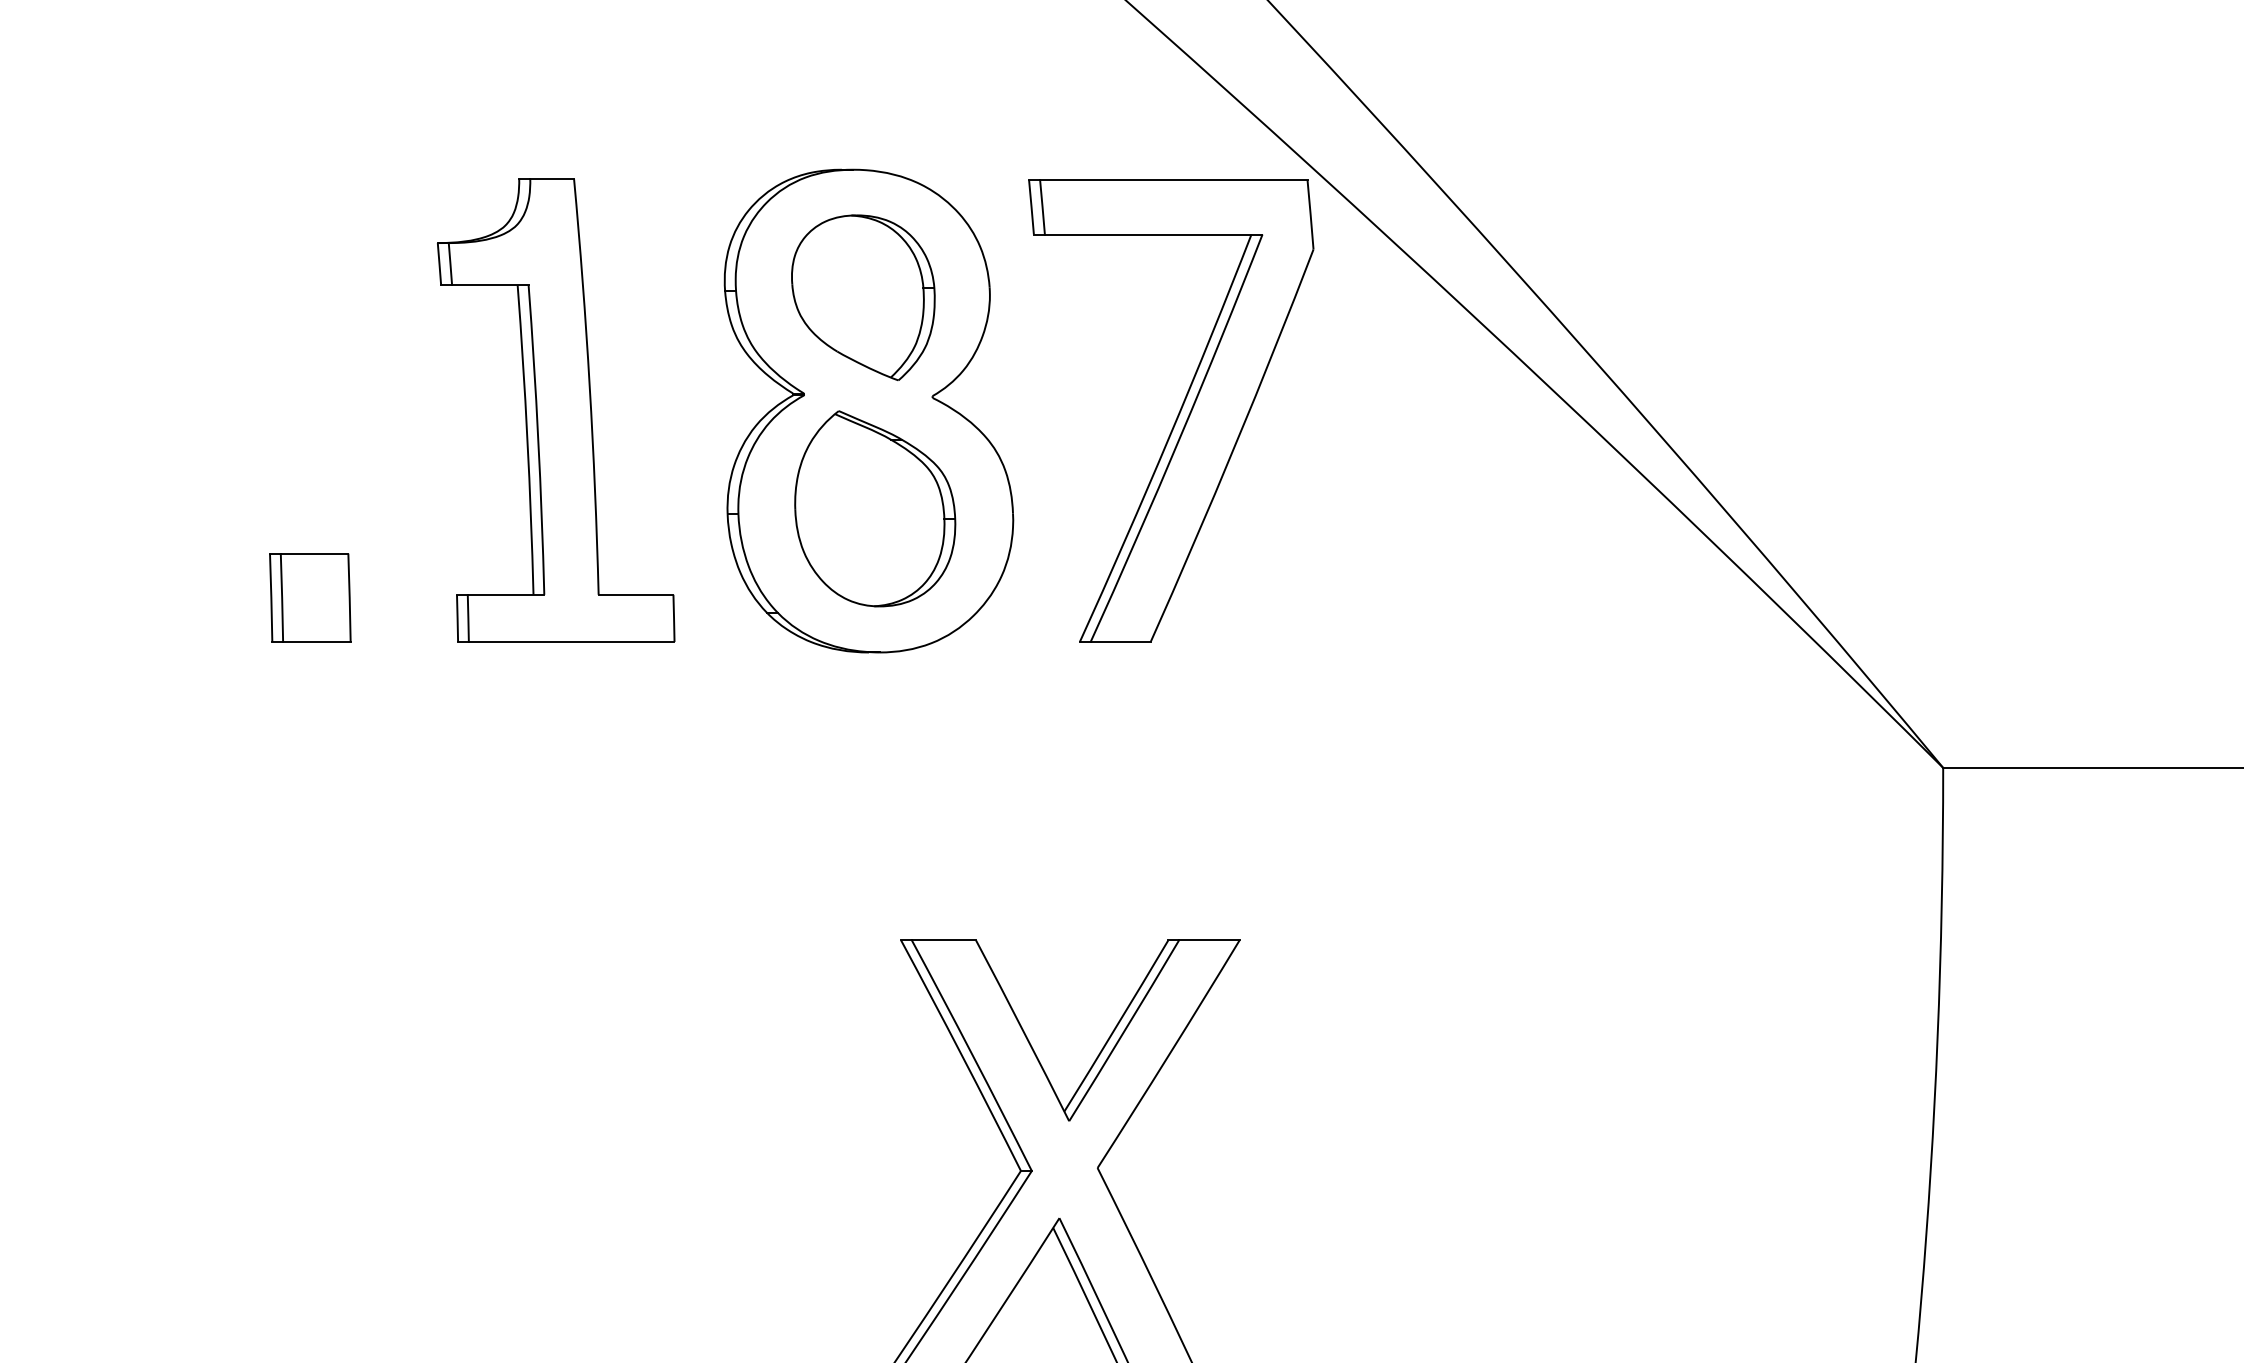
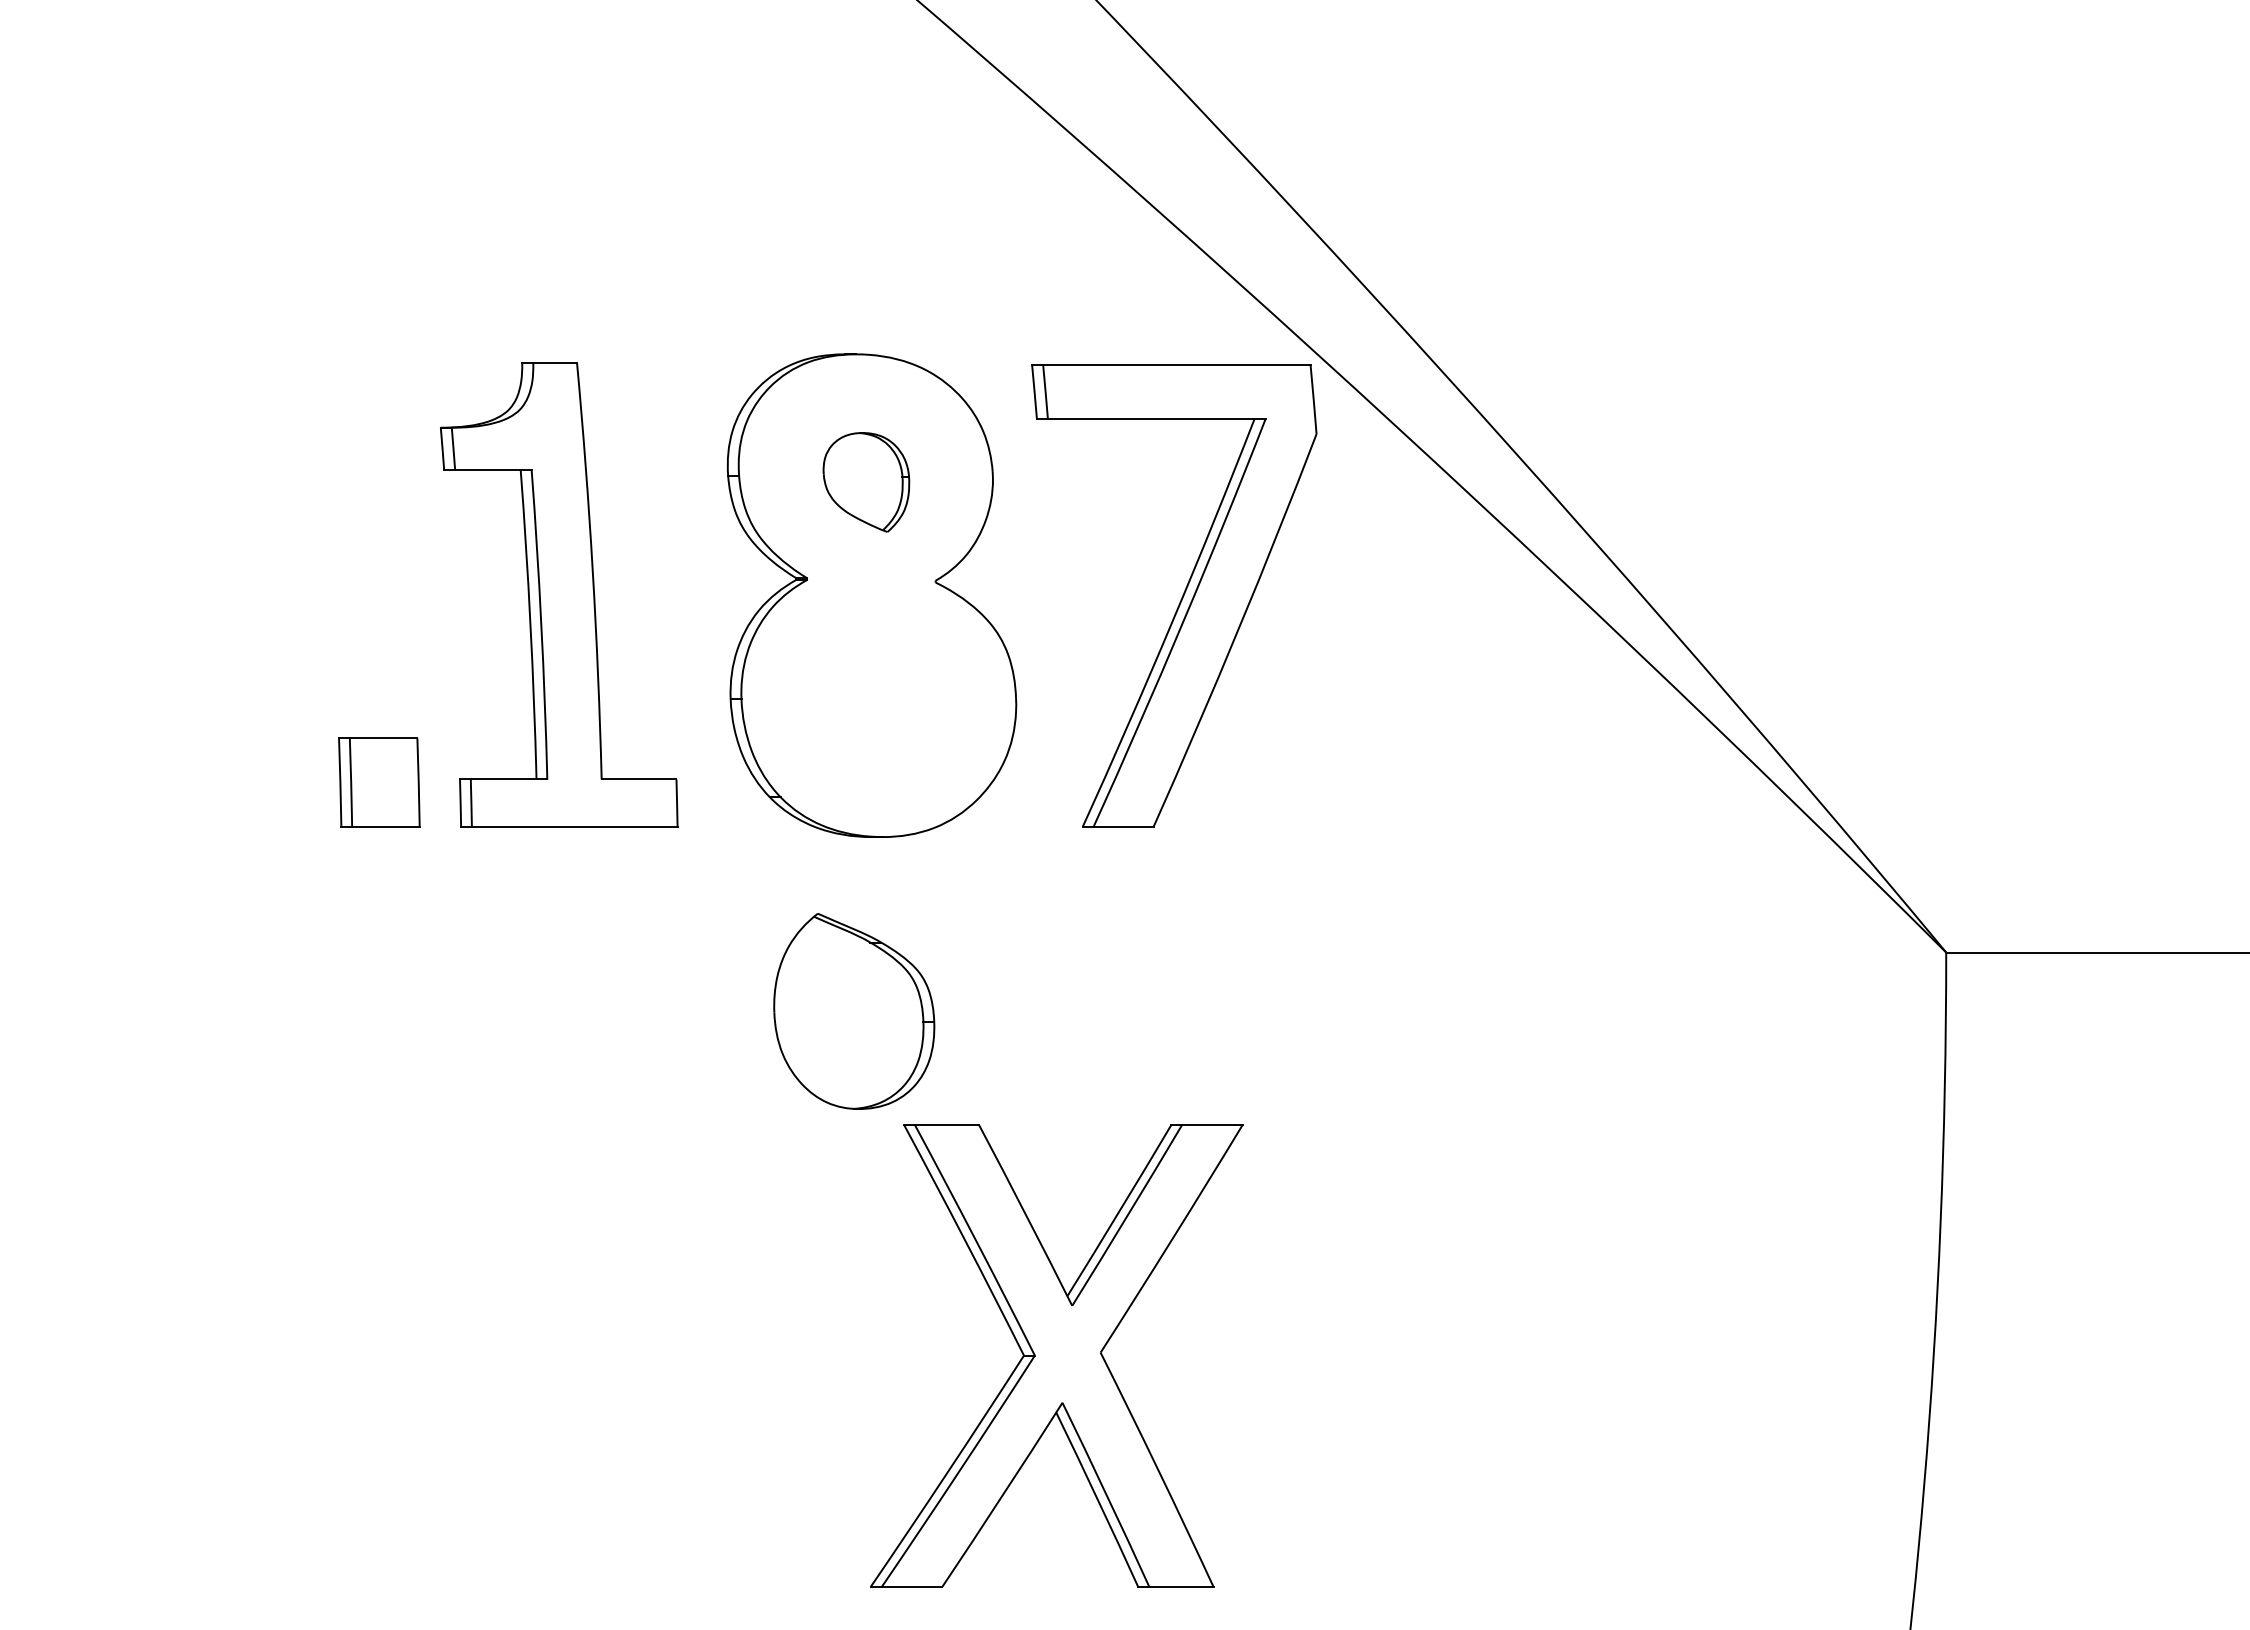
part: (863, 297) -> (866, 482), size x0.6
part: (875, 508) -> (854, 1011), moved
part: (310, 597) -> (379, 782), moved

